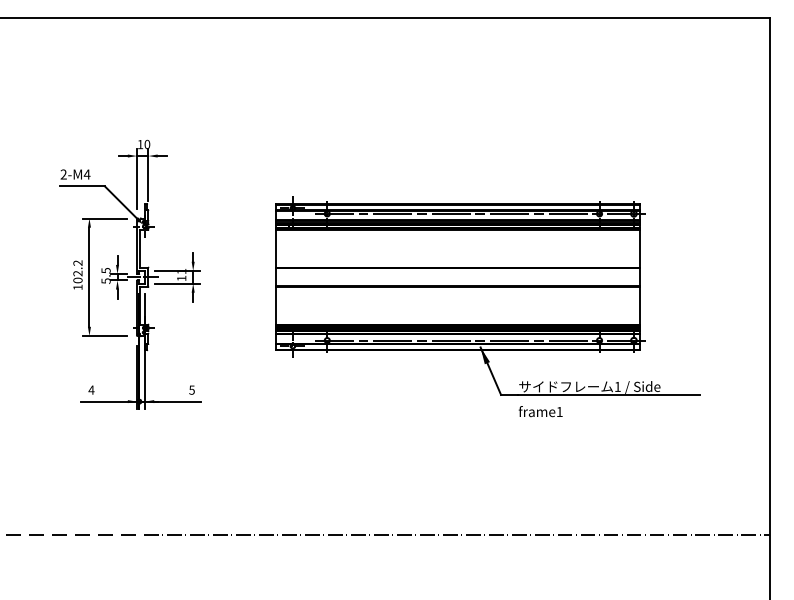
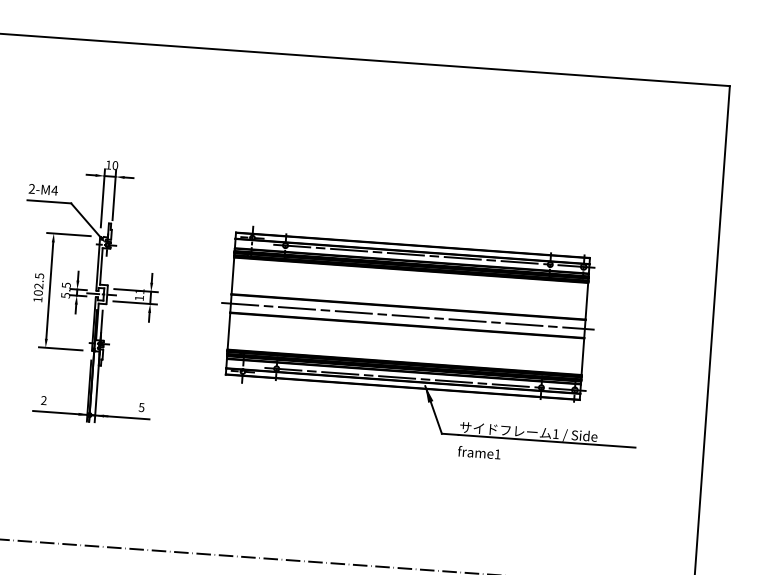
text: (77, 262) -> (39, 275), 102.2 -> 102.5
line: (457, 277) -> (407, 316), added
text: (91, 389) -> (43, 399), 4 -> 2

